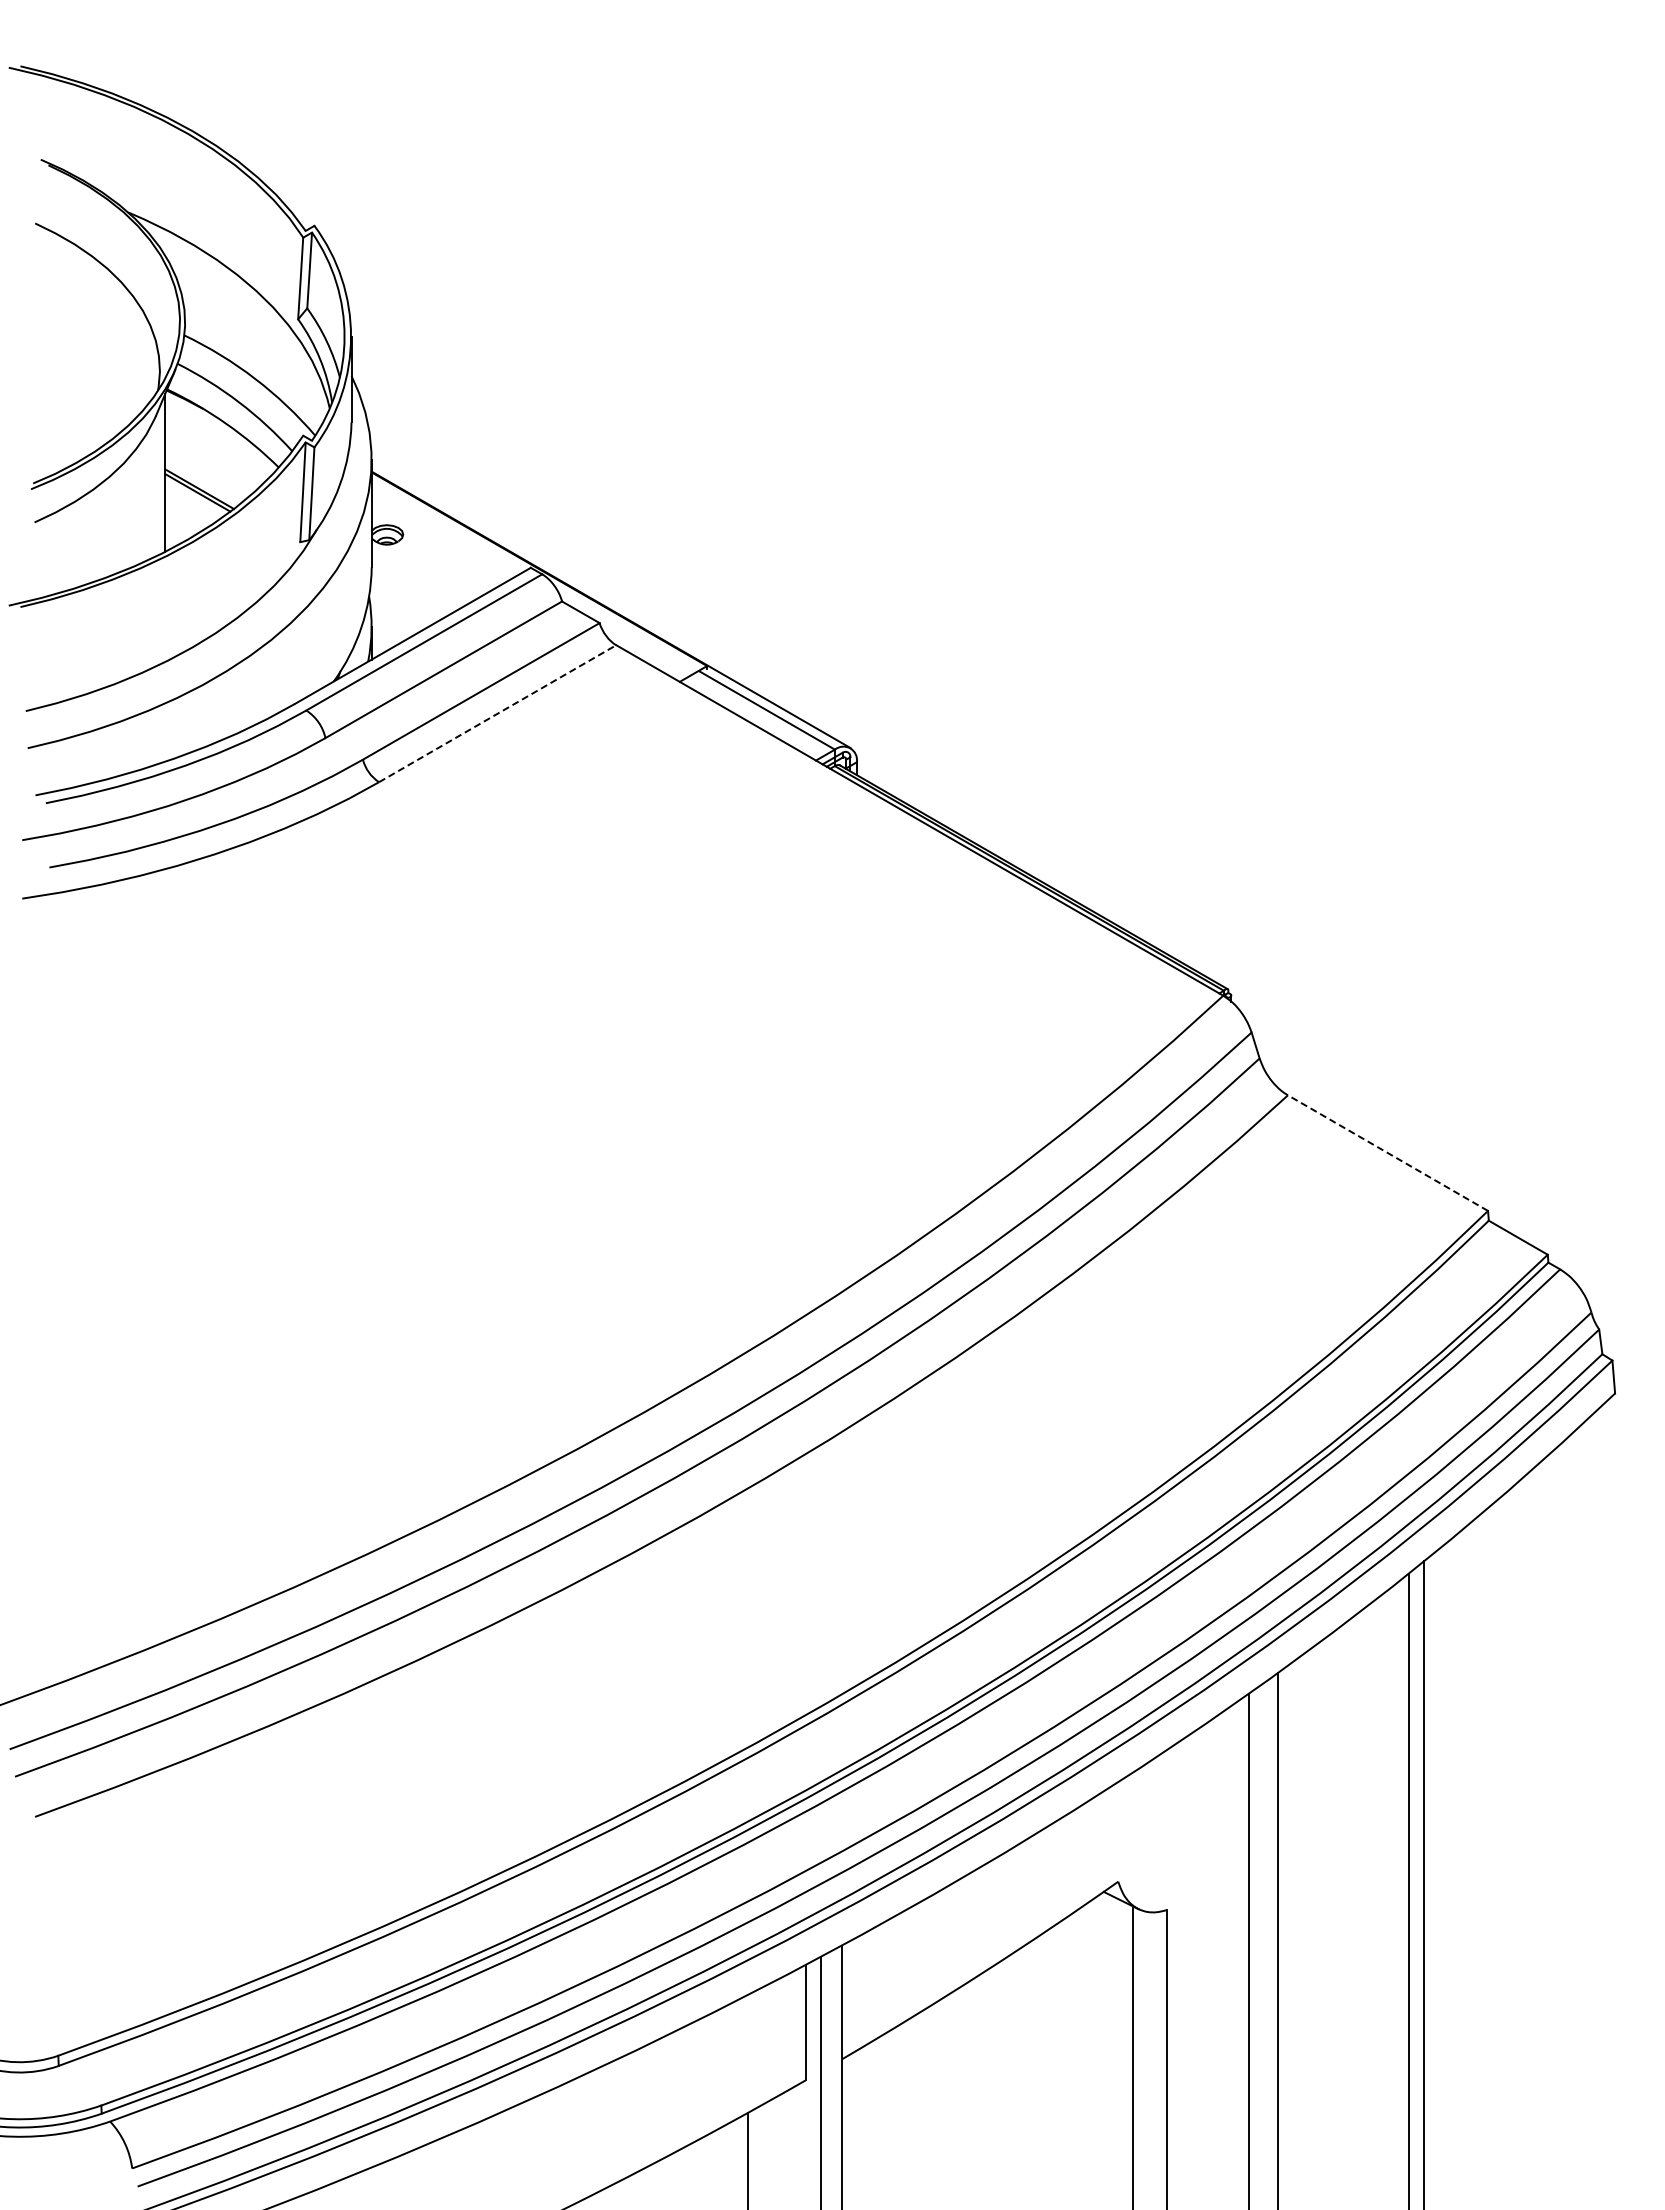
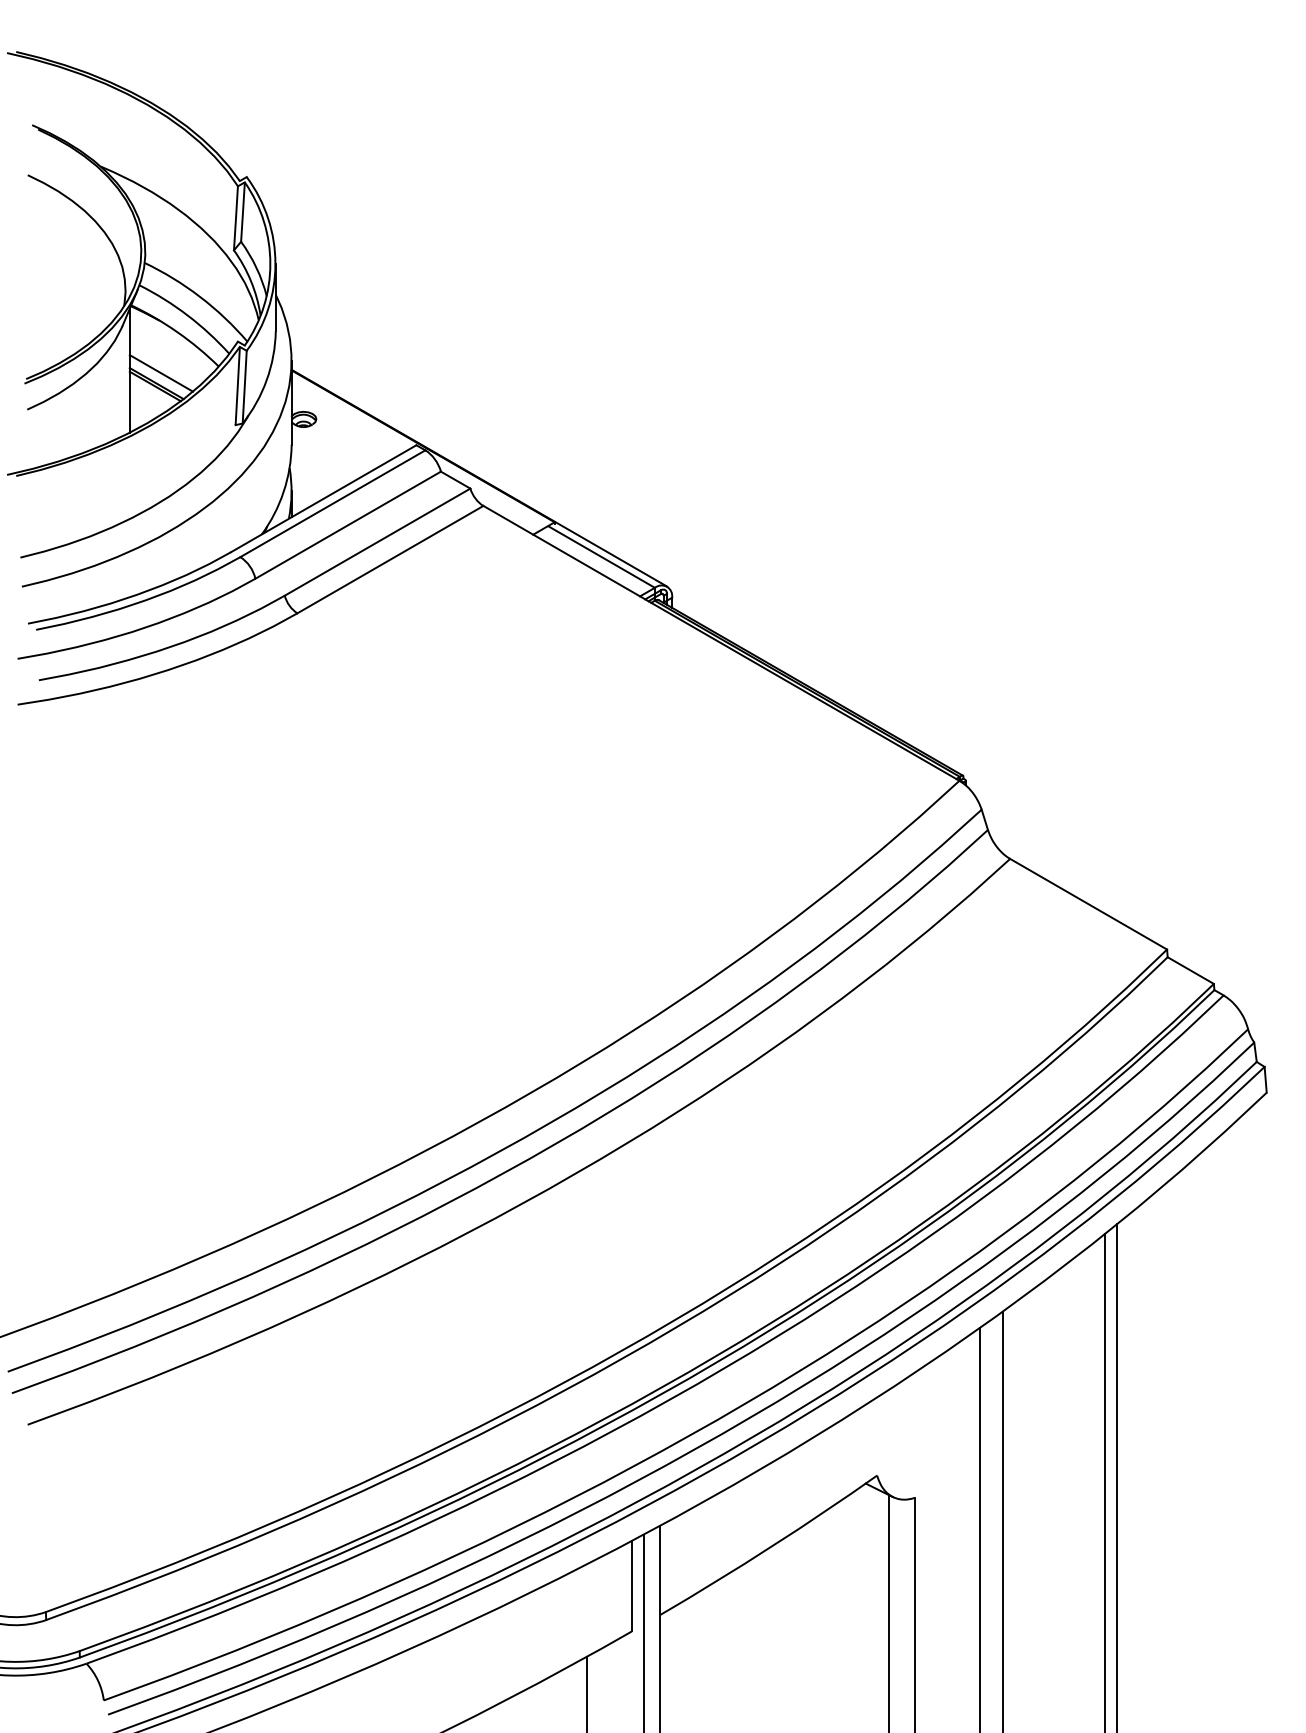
line: (205, 475) -> (161, 372), added
line: (497, 713) -> (390, 559), dashed -> solid
line: (1388, 1153) -> (1089, 904), dashed -> solid

